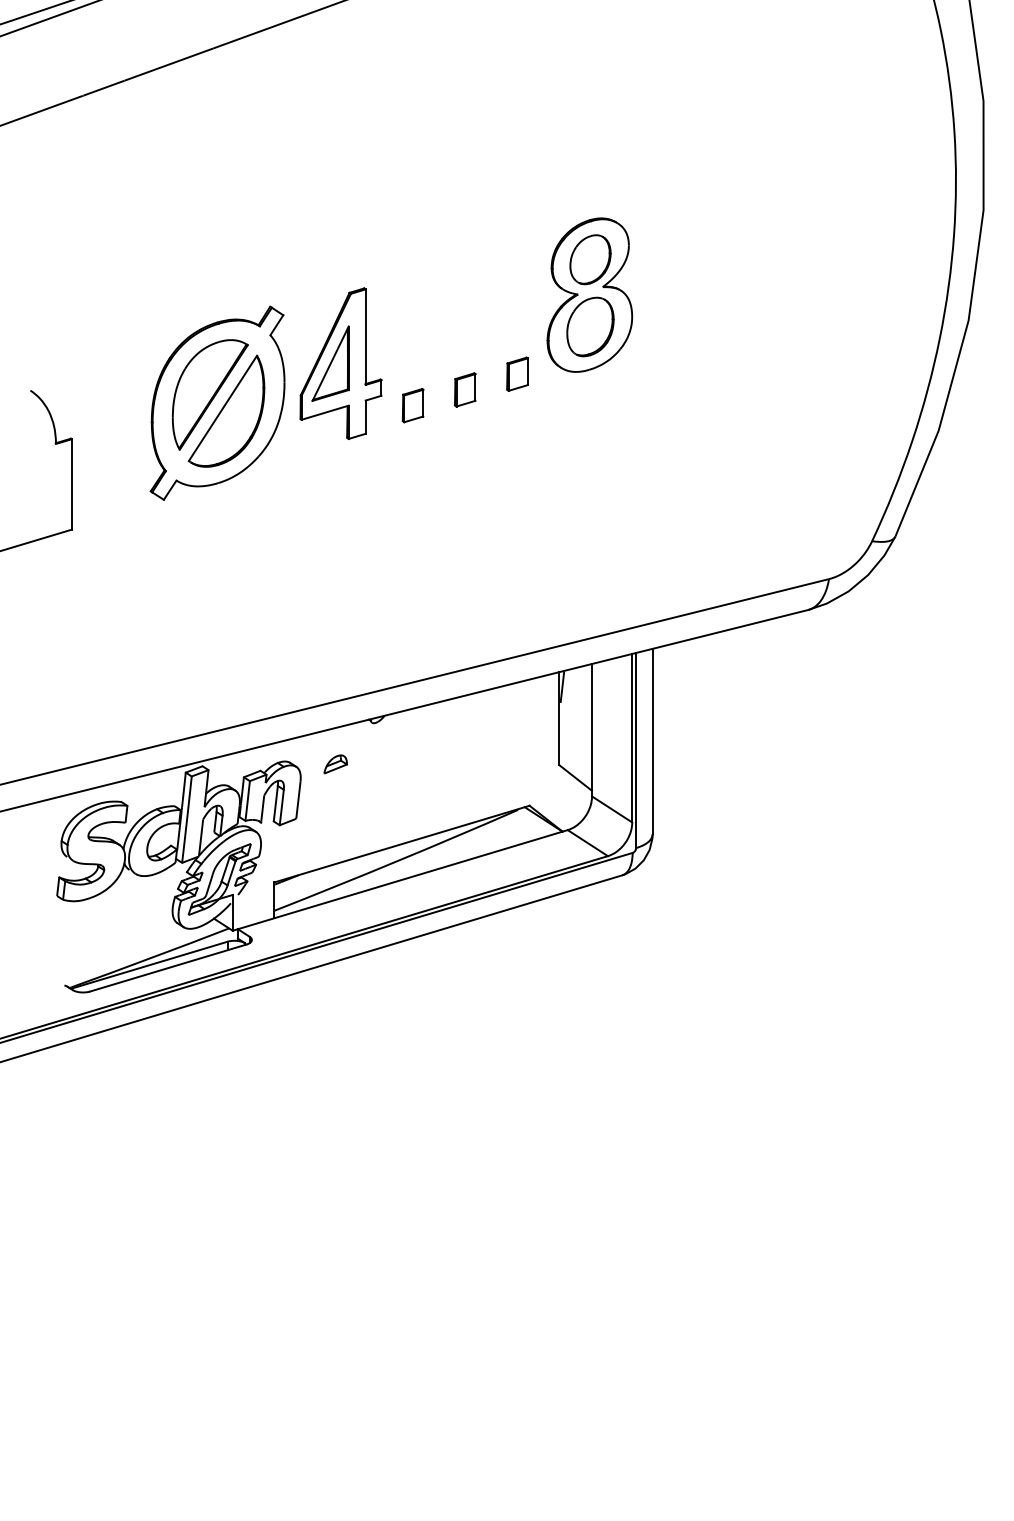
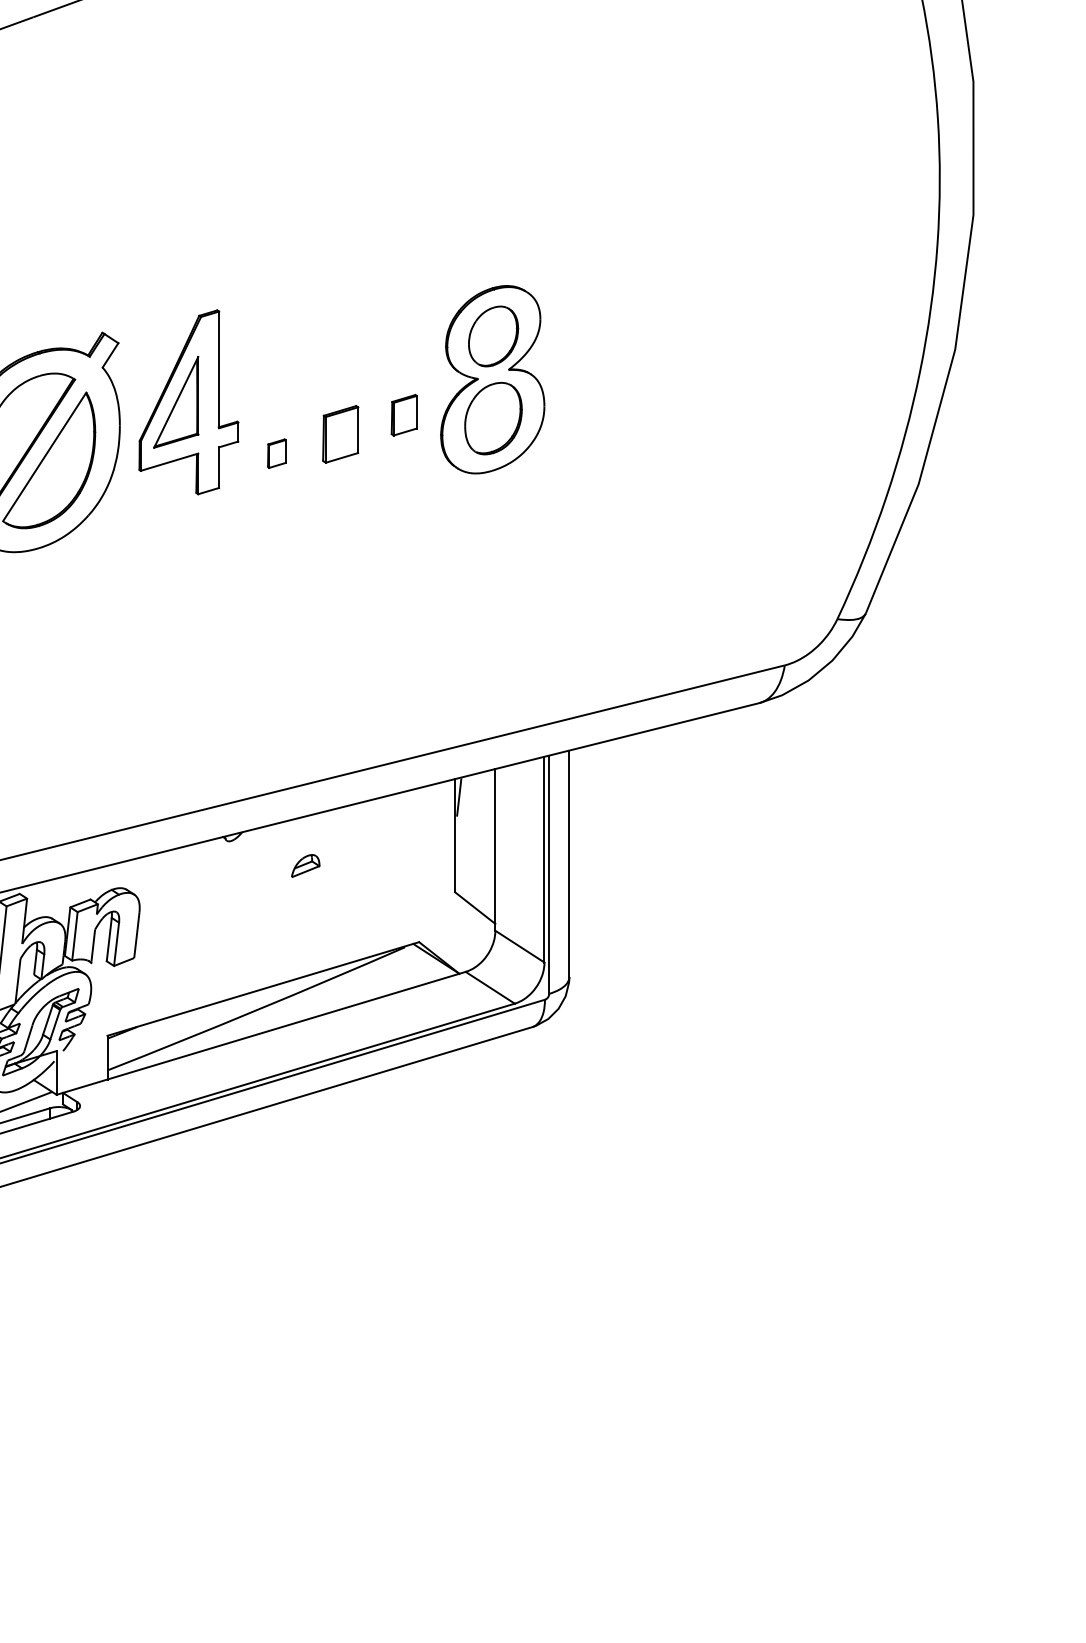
part: (589, 294) -> (492, 378), moved
part: (464, 389) -> (339, 433), size x1.4
part: (412, 405) -> (276, 453), size x0.7
part: (335, 764) -> (305, 866), moved

